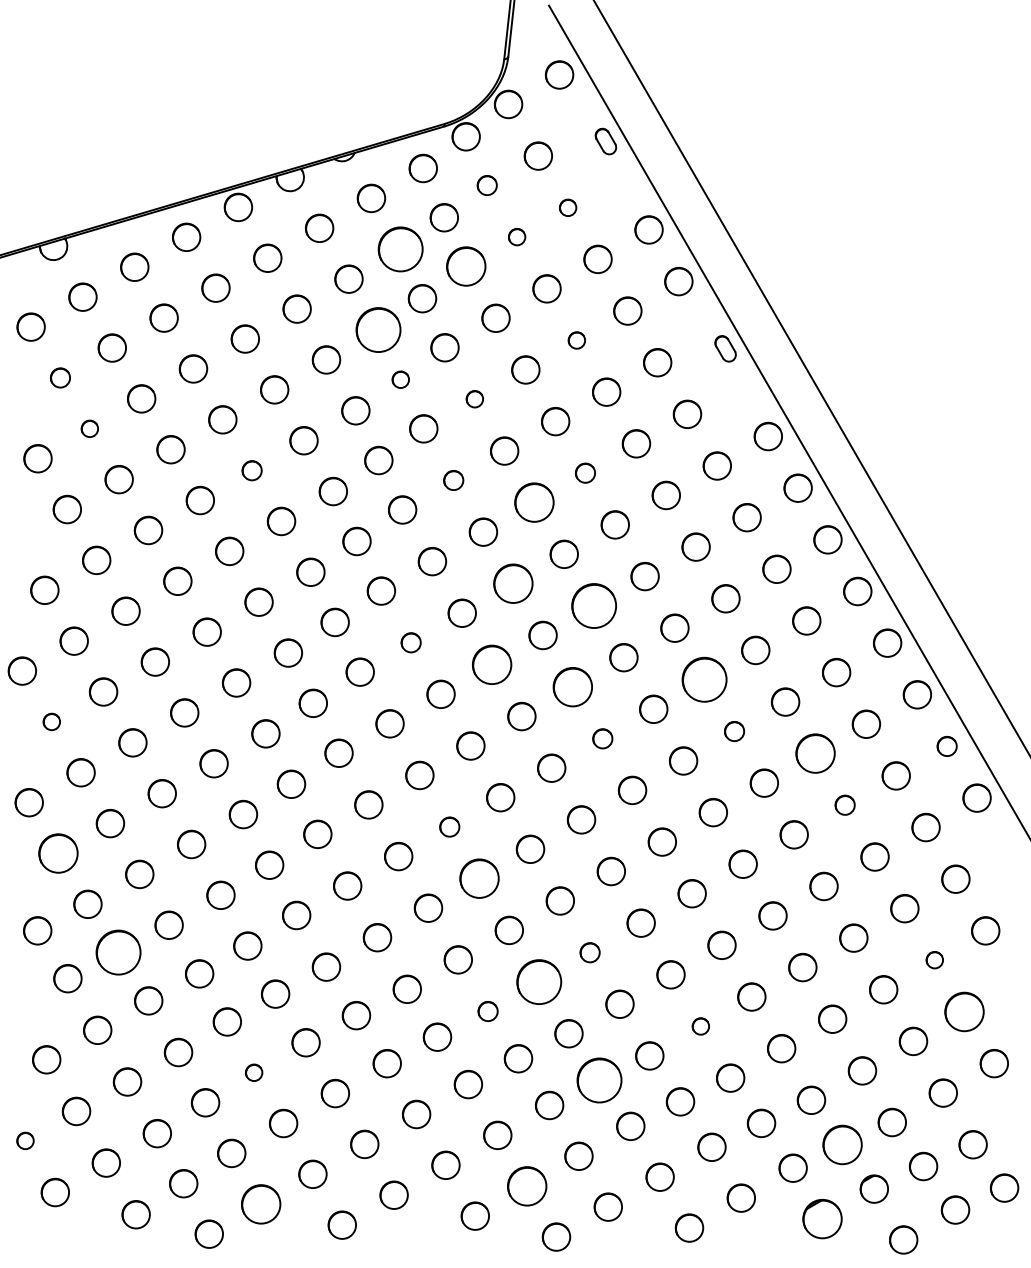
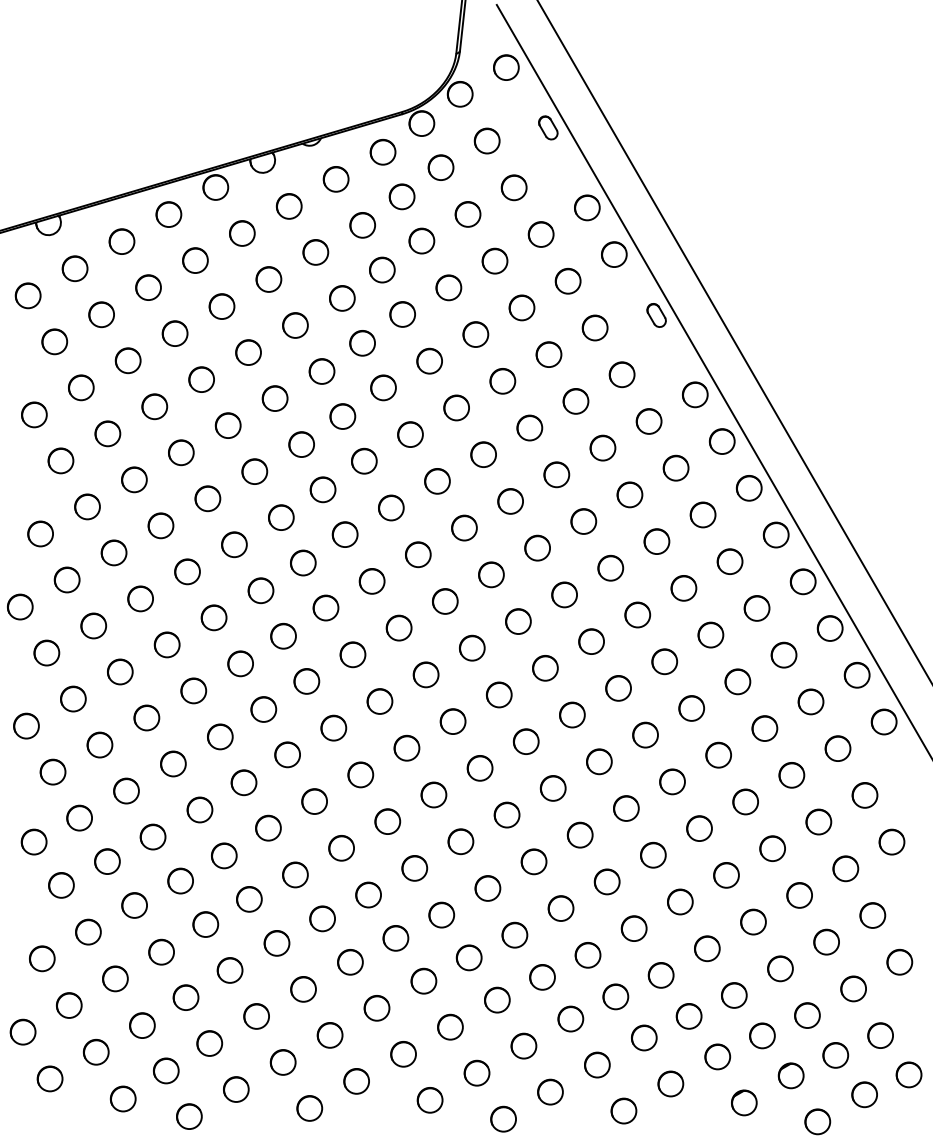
part: (486, 185) -> (440, 167), size x1.43
circle: (567, 207) -> (513, 187), size x1.67
circle: (516, 236) -> (467, 213), size x1.67
circle: (400, 248) -> (362, 224), size x0.62
circle: (465, 266) -> (421, 240), size x0.71
circle: (377, 329) -> (341, 297), size x0.62
part: (576, 340) -> (521, 307), size x1.67
part: (60, 377) -> (54, 341), size x1.43
circle: (400, 379) -> (362, 343), size x1.67
circle: (474, 398) -> (429, 360), size x1.67
circle: (89, 428) -> (81, 387), size x1.67
circle: (251, 470) -> (227, 425), size x1.43
part: (585, 472) -> (529, 427), size x1.43
part: (453, 480) -> (410, 434), size x1.43
part: (534, 502) -> (483, 454), size x0.71
circle: (512, 583) -> (463, 527), size x0.71
circle: (593, 605) -> (537, 547), size x0.62
circle: (410, 642) -> (371, 581), size x1.43
circle: (491, 664) -> (444, 601), size x0.71
circle: (704, 679) -> (637, 614), size x0.62
circle: (572, 686) -> (518, 621), size x0.71
circle: (51, 721) -> (46, 652), size x1.67
part: (734, 731) -> (664, 661), size x1.43
circle: (602, 738) -> (545, 668), size x1.43
part: (946, 746) -> (856, 675), size x1.43
circle: (814, 753) -> (737, 681), size x0.71
circle: (844, 804) -> (764, 727), size x1.43
circle: (449, 826) -> (406, 747), size x1.43
part: (58, 853) -> (52, 772), size x0.71
part: (479, 878) -> (433, 794), size x0.71
circle: (118, 951) -> (107, 860), size x0.62
circle: (589, 952) -> (533, 861), size x1.43
circle: (934, 959) -> (845, 868), size x1.67
circle: (538, 981) -> (487, 887), size x0.62
part: (487, 1011) -> (441, 915), size x1.43
part: (964, 1011) -> (872, 915), size x0.71
part: (700, 1026) -> (633, 928), size x1.67
circle: (253, 1072) -> (229, 970), size x1.67
part: (599, 1079) -> (542, 976), size x0.62
part: (25, 1140) -> (23, 1031), size x1.67
part: (842, 1144) -> (762, 1035), size x0.71
circle: (526, 1185) -> (476, 1072), size x0.71
circle: (260, 1203) -> (235, 1088), size x0.71
part: (822, 1218) -> (744, 1102), size x0.71

